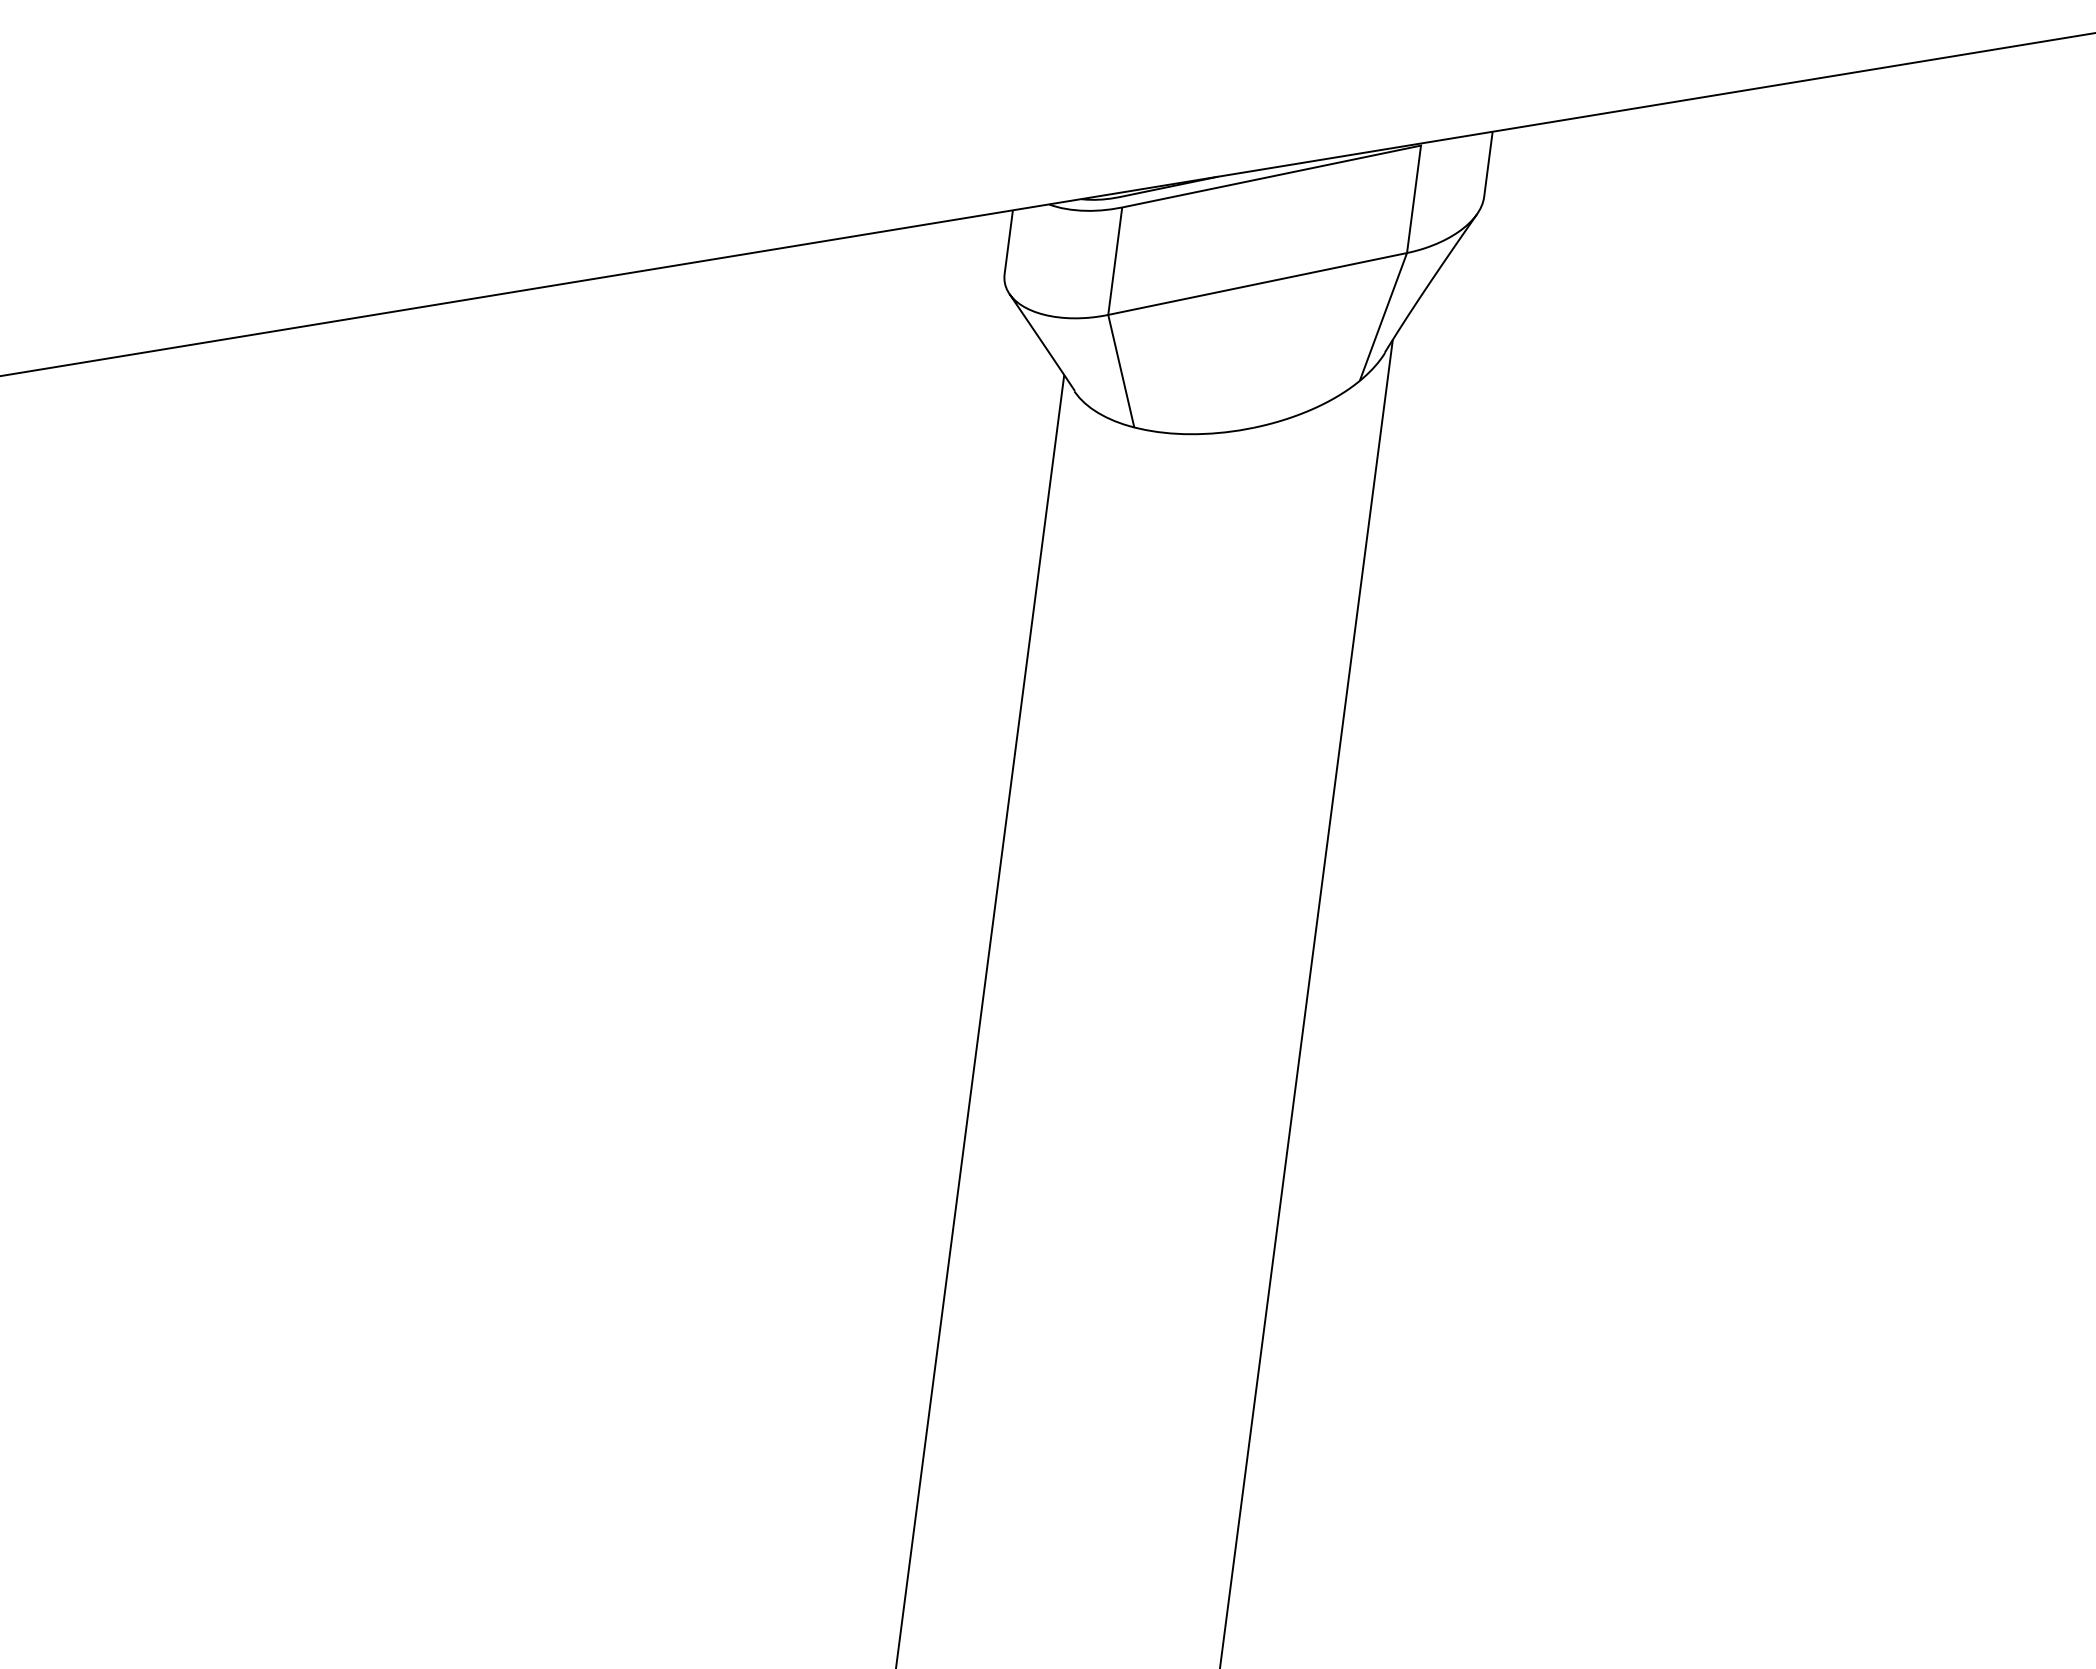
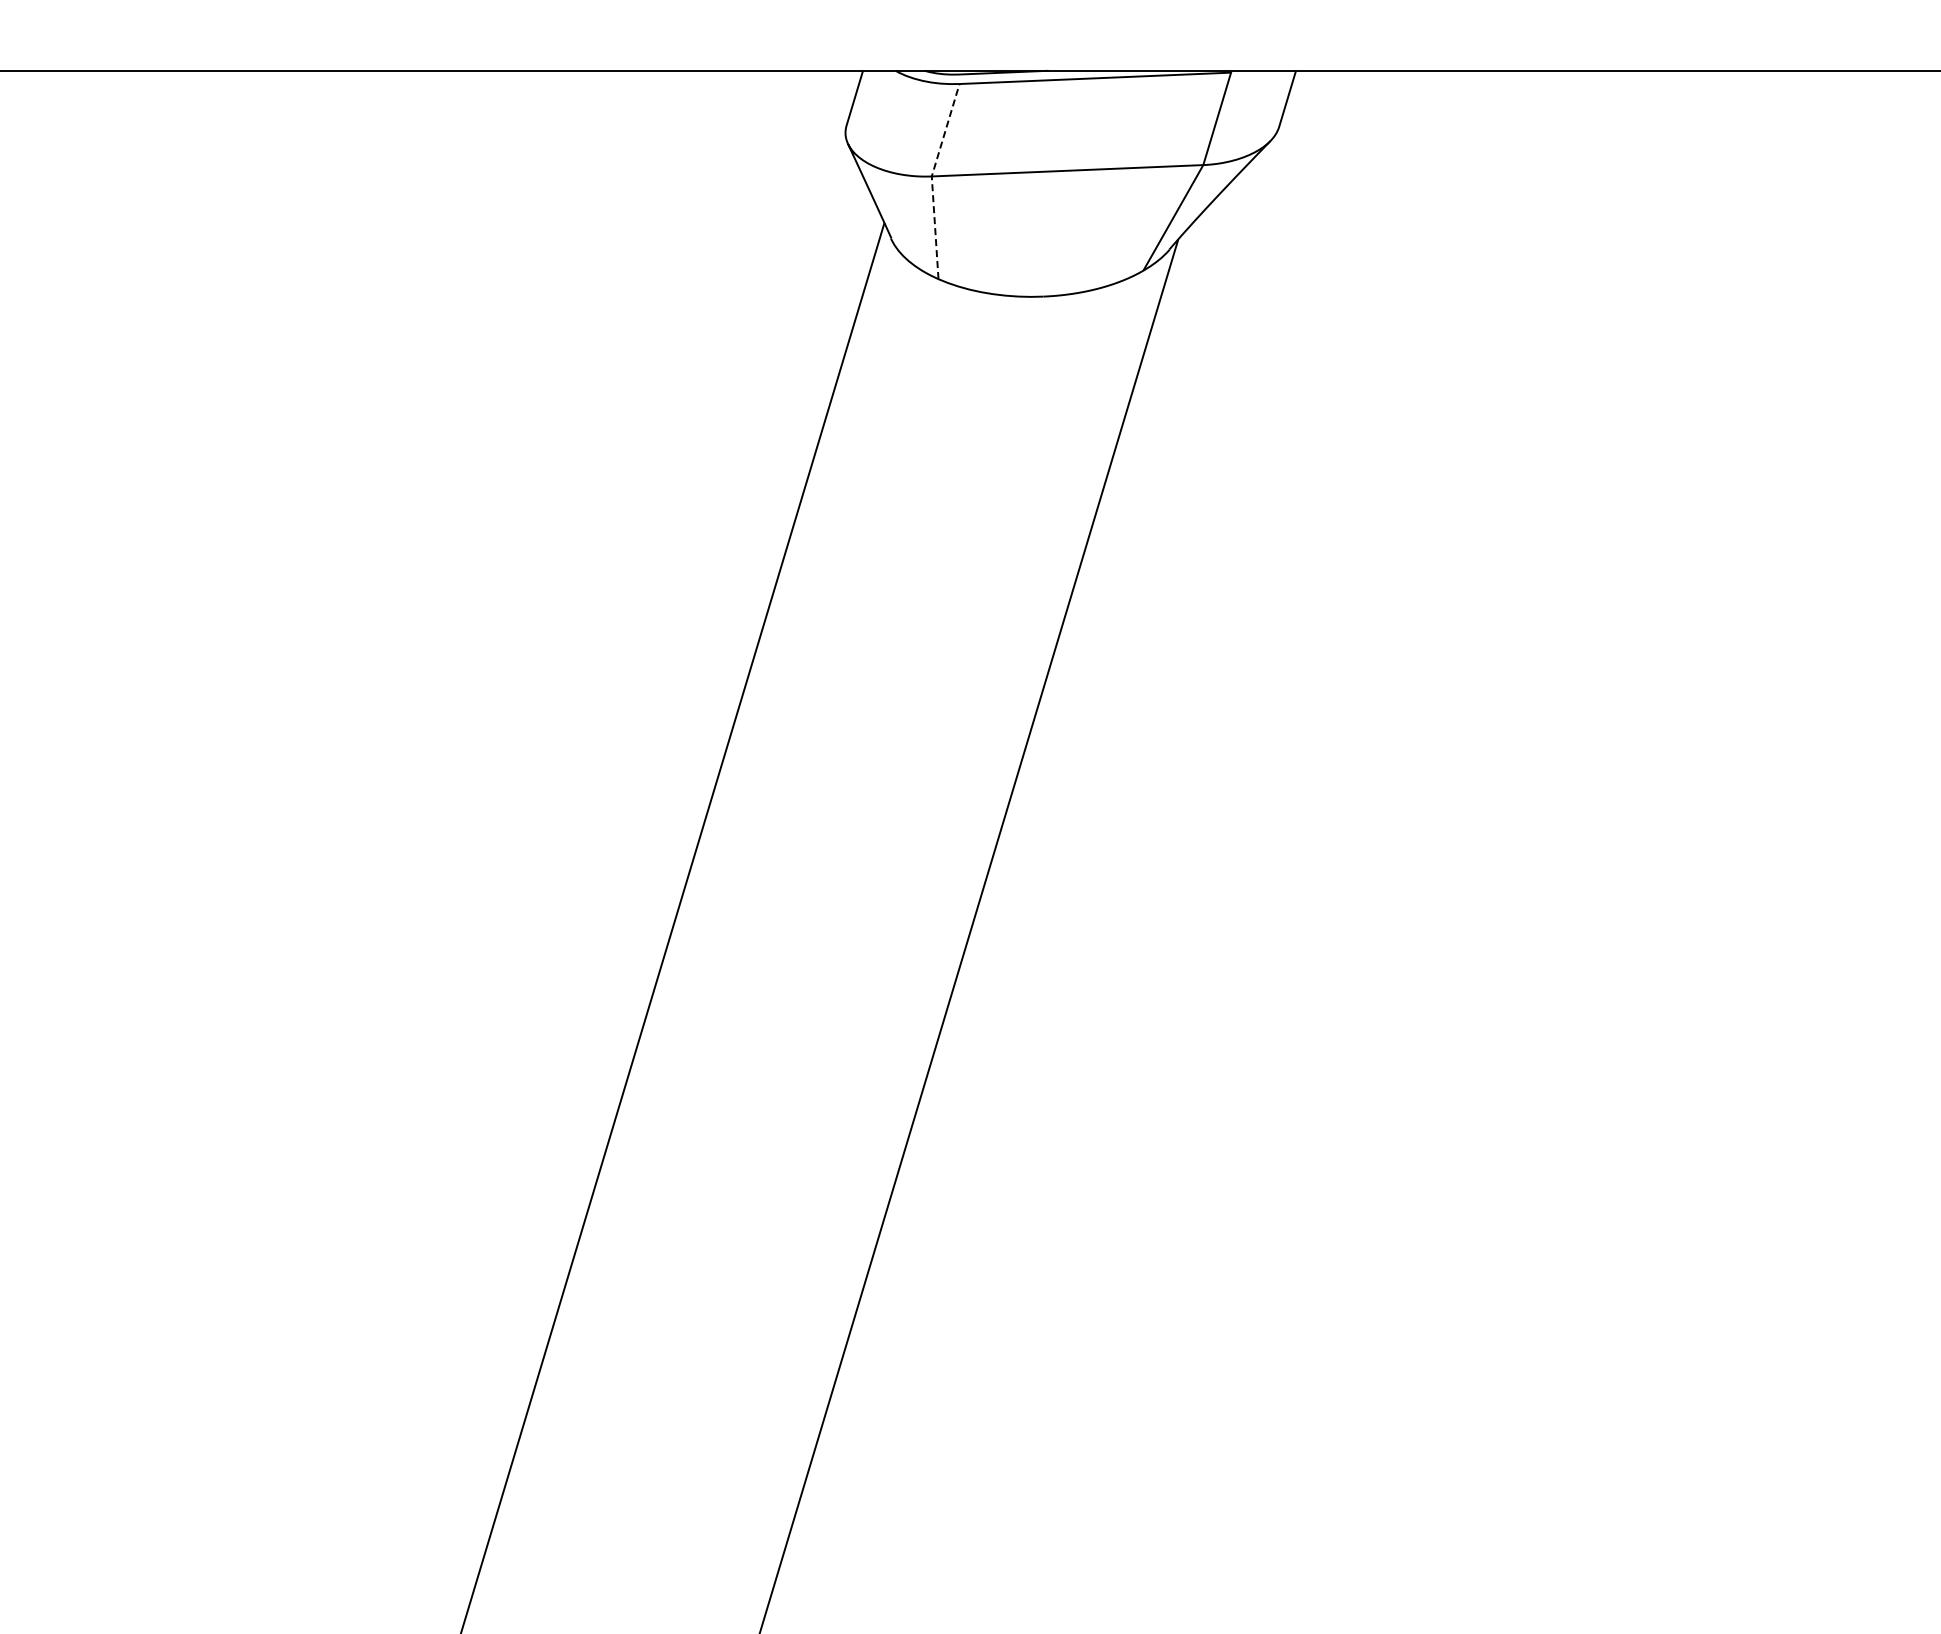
line: (1108, 317) -> (931, 178), solid -> dashed

